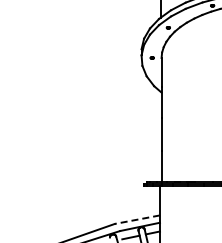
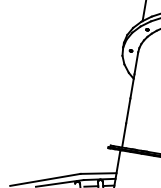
line: (136, 219) -> (97, 173), dashed -> solid

